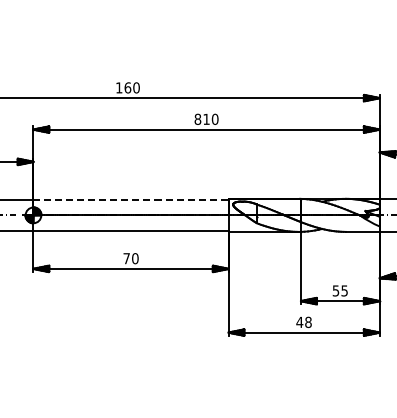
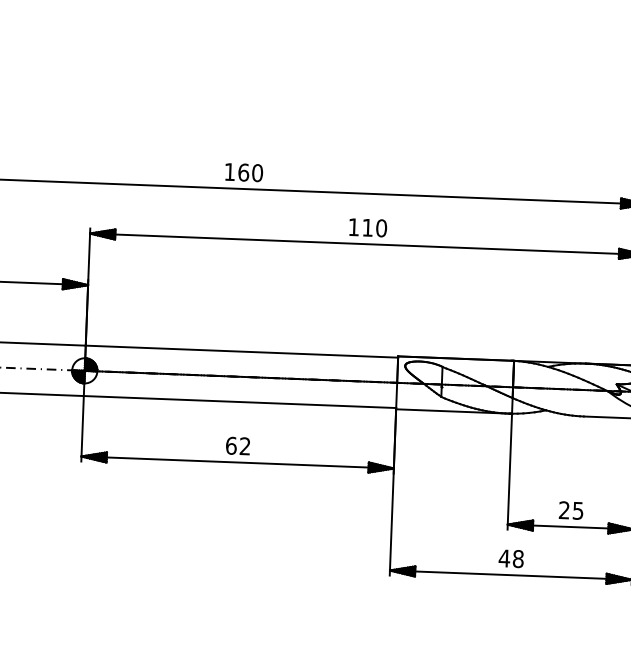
text: (197, 118) -> (353, 225), 810 -> 110
line: (131, 199) -> (242, 351), dashed -> solid
text: (130, 258) -> (237, 445), 70 -> 62
text: (335, 290) -> (563, 509), 55 -> 25

